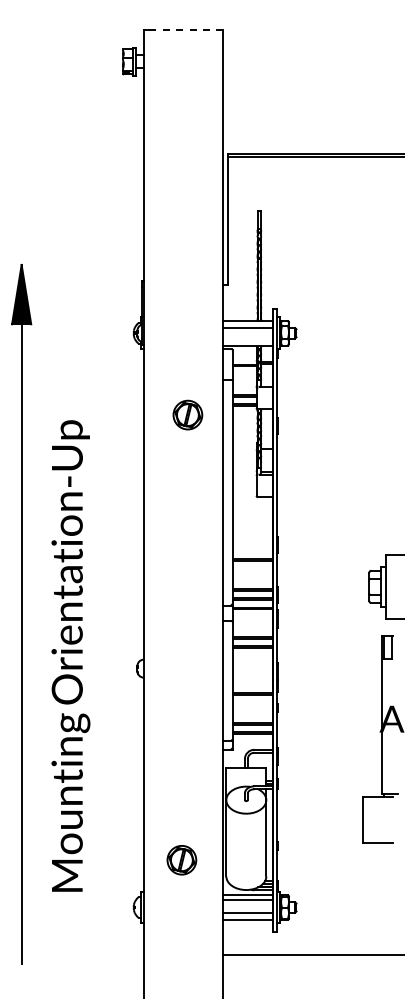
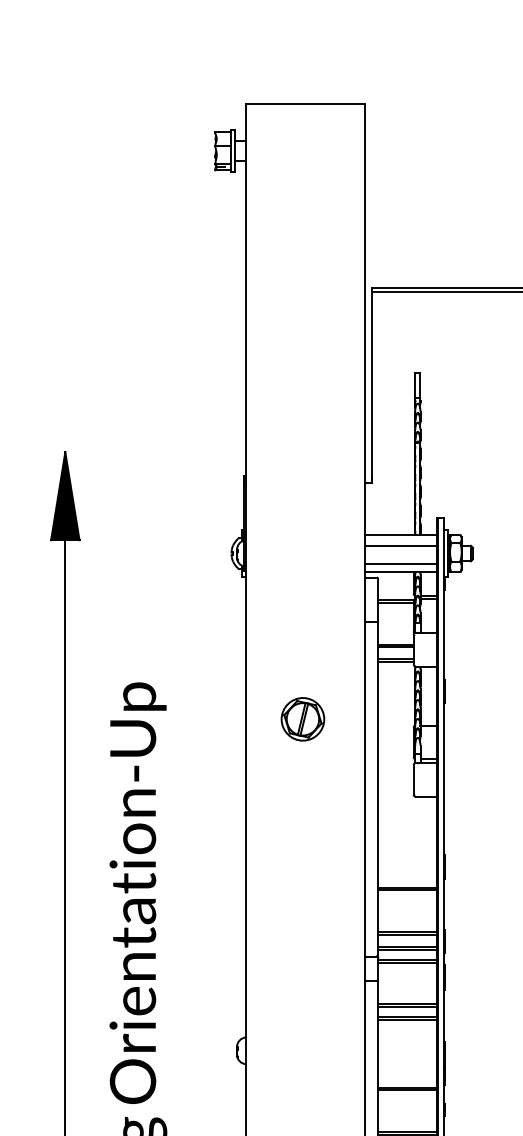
line: (187, 29) -> (311, 103), dashed -> solid
line: (247, 340) -> (400, 564), added
part: (187, 414) -> (302, 718), moved

